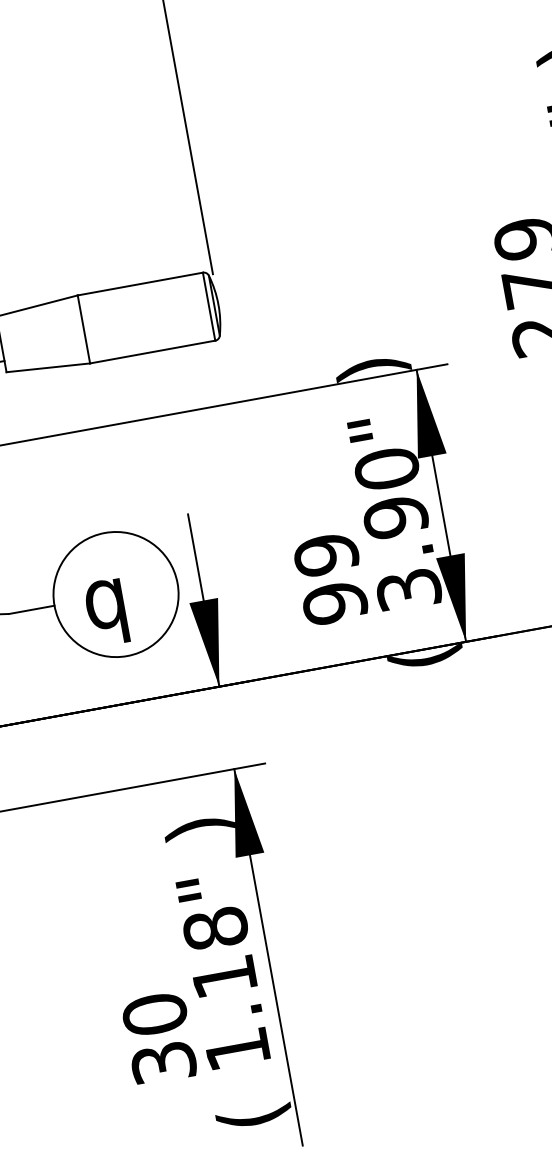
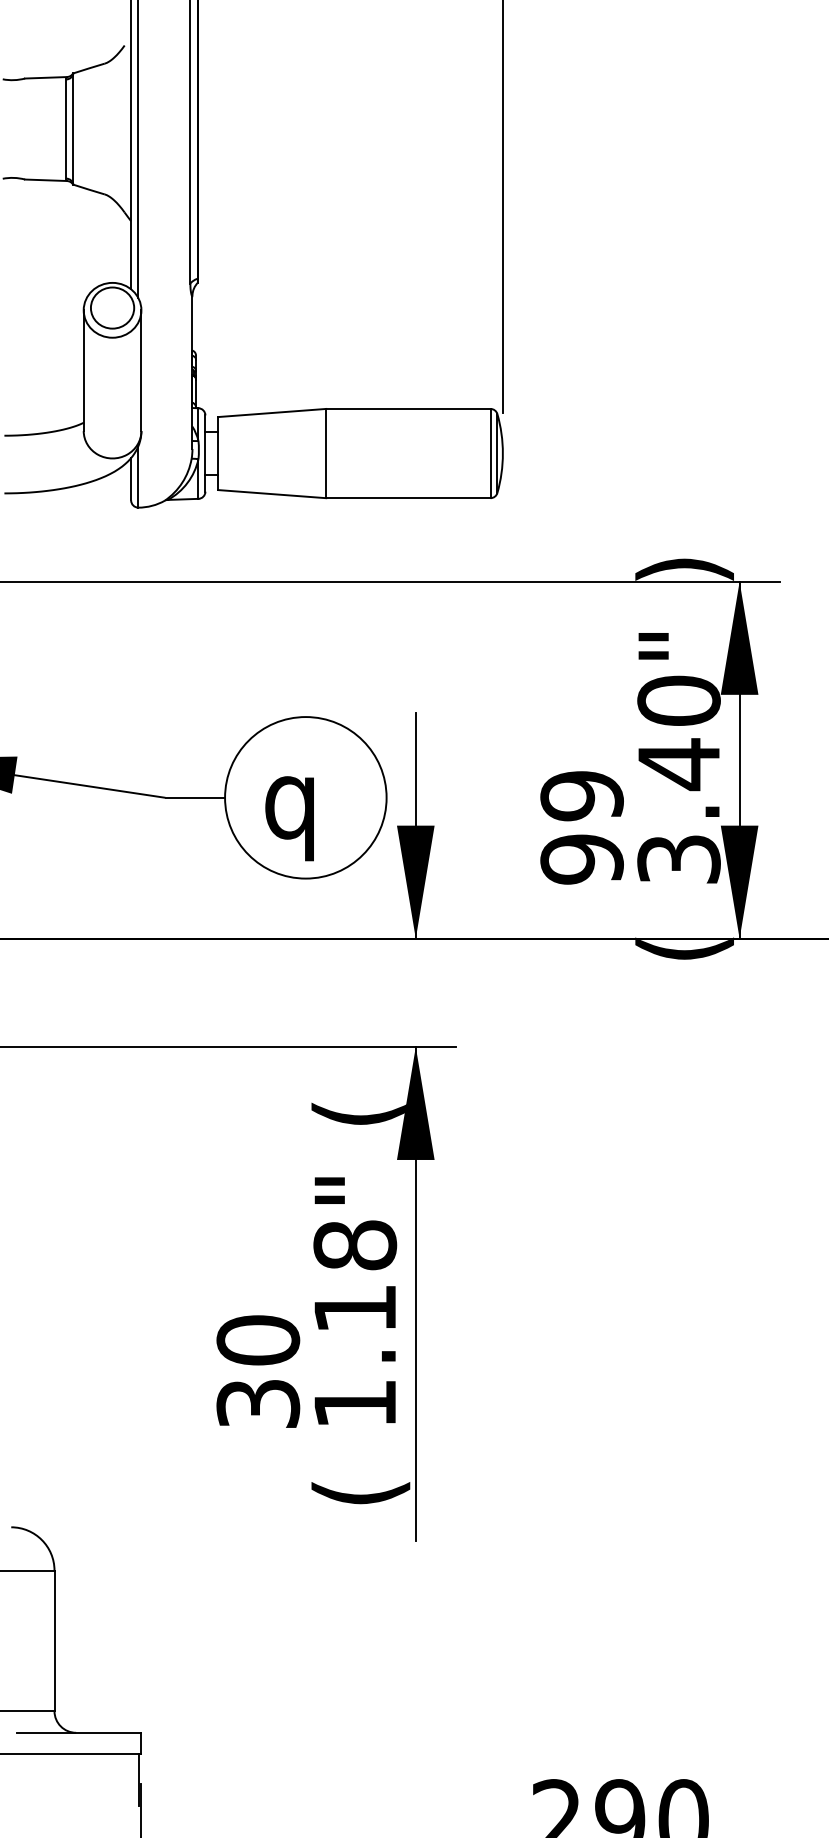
text: (395, 517) -> (678, 764), 3.90" -> 3.40"
text: (199, 827) -> (358, 1113), ) -> (

